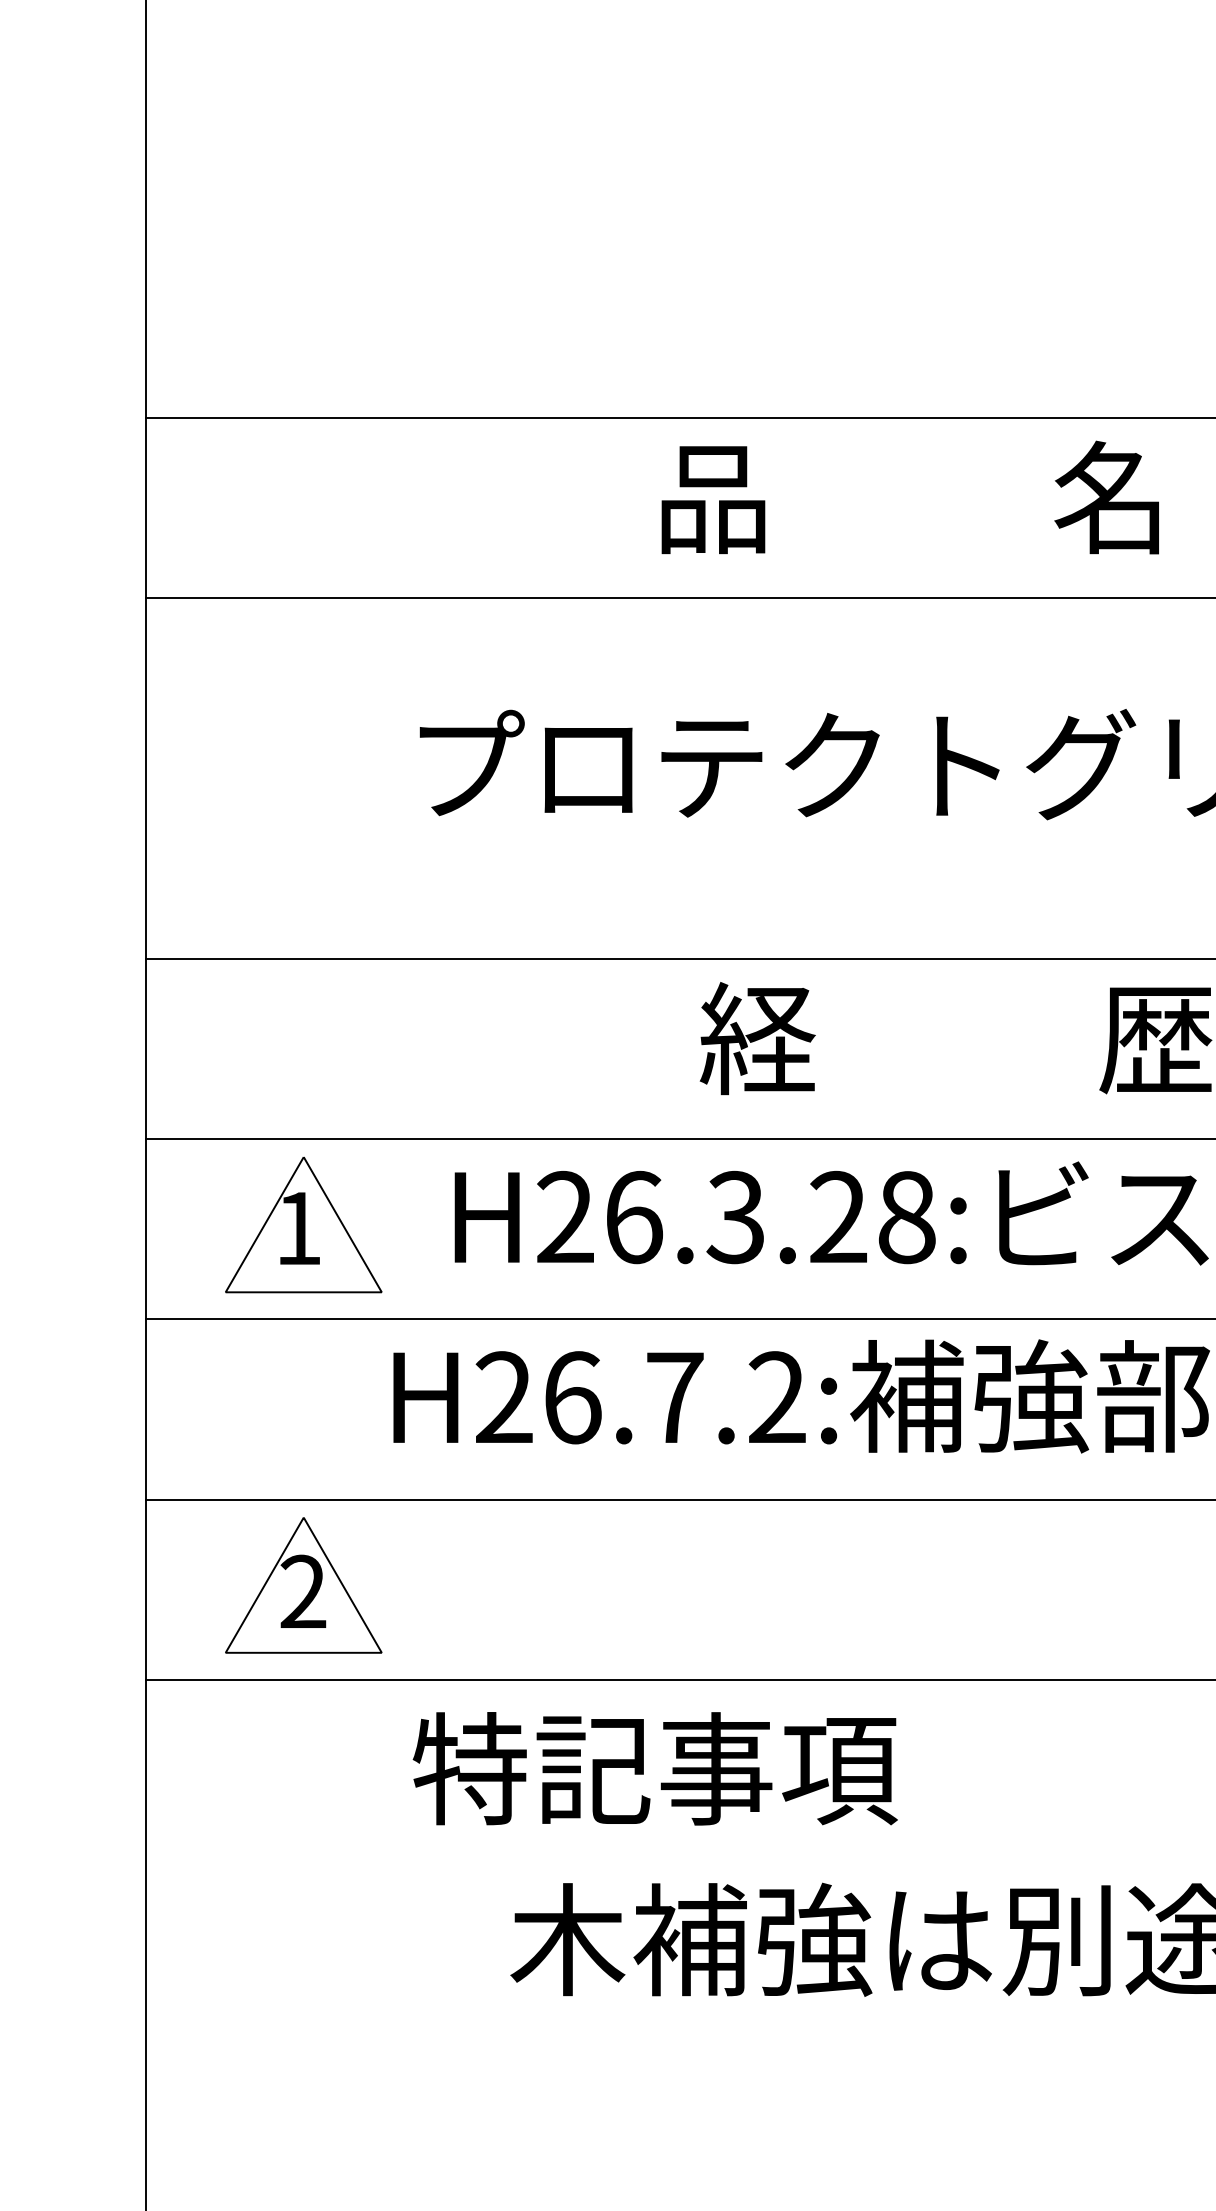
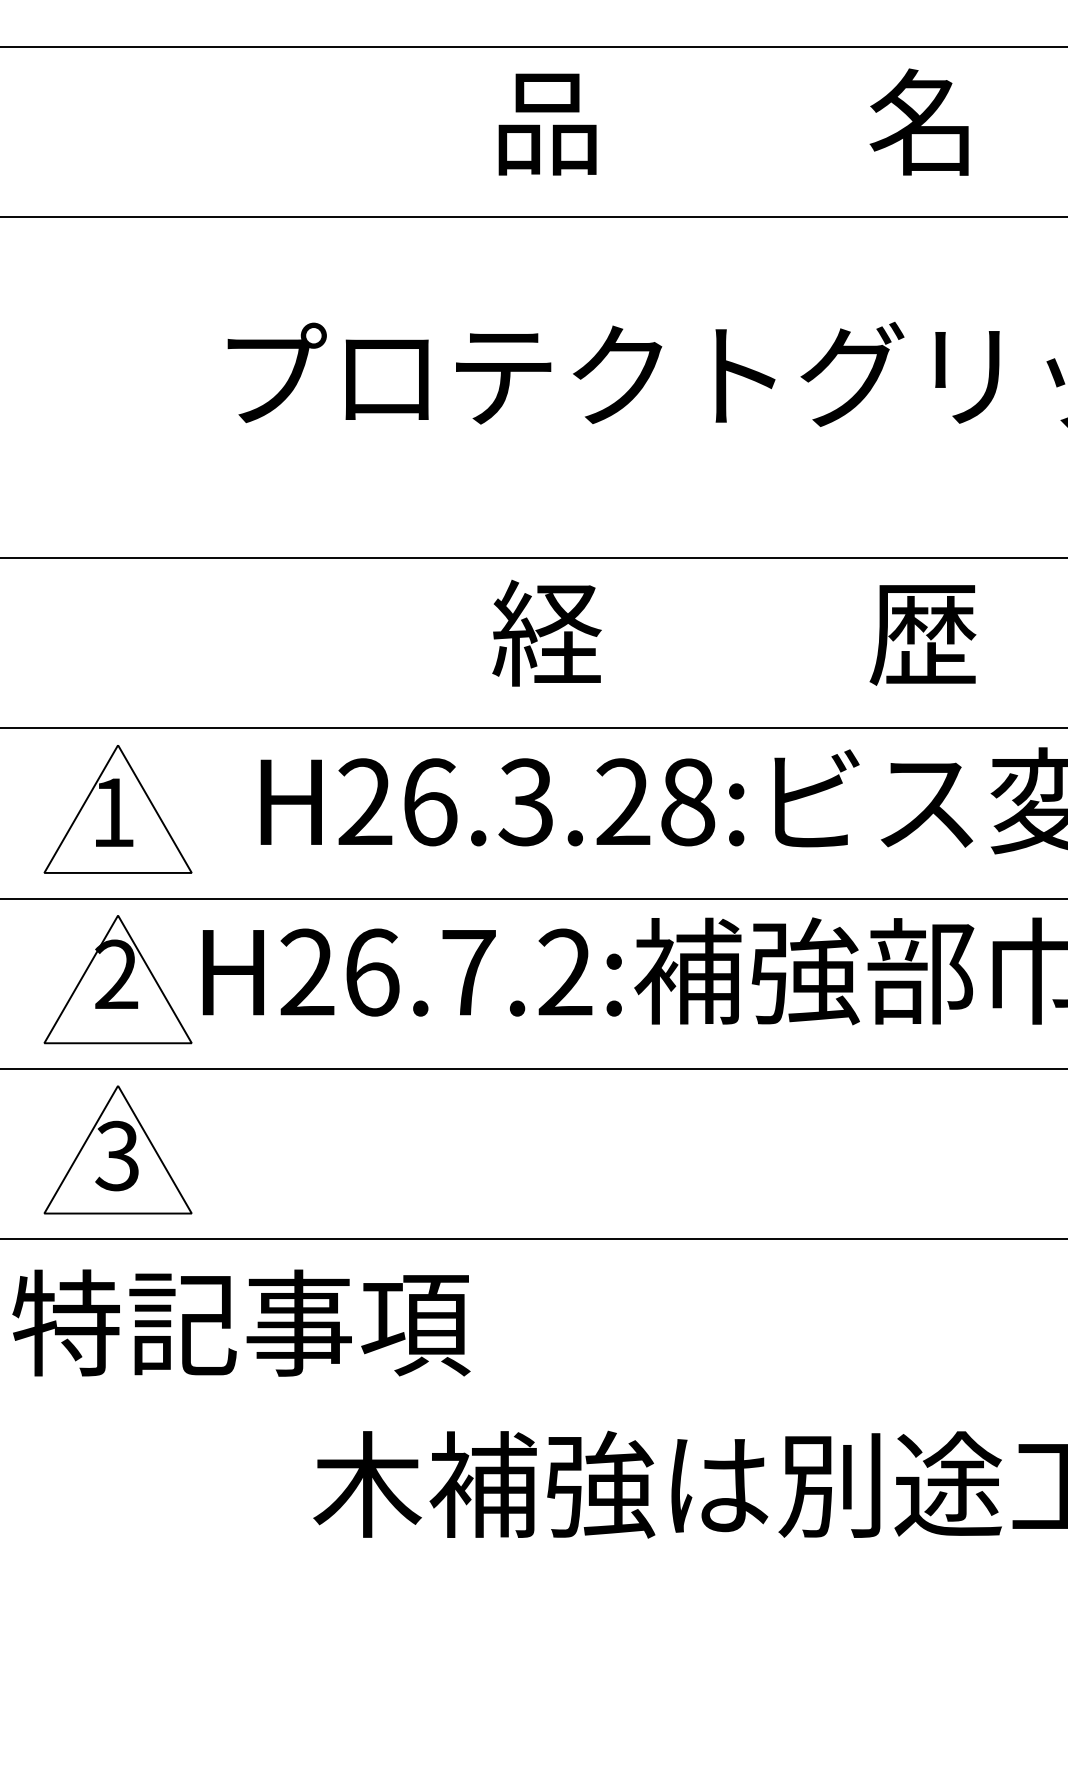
text: (909, 497) -> (732, 122), moved
part: (303, 1405) -> (117, 979), added
text: (302, 1592) -> (116, 1156), 2 -> 3
text: (654, 1768) -> (240, 1322), moved

